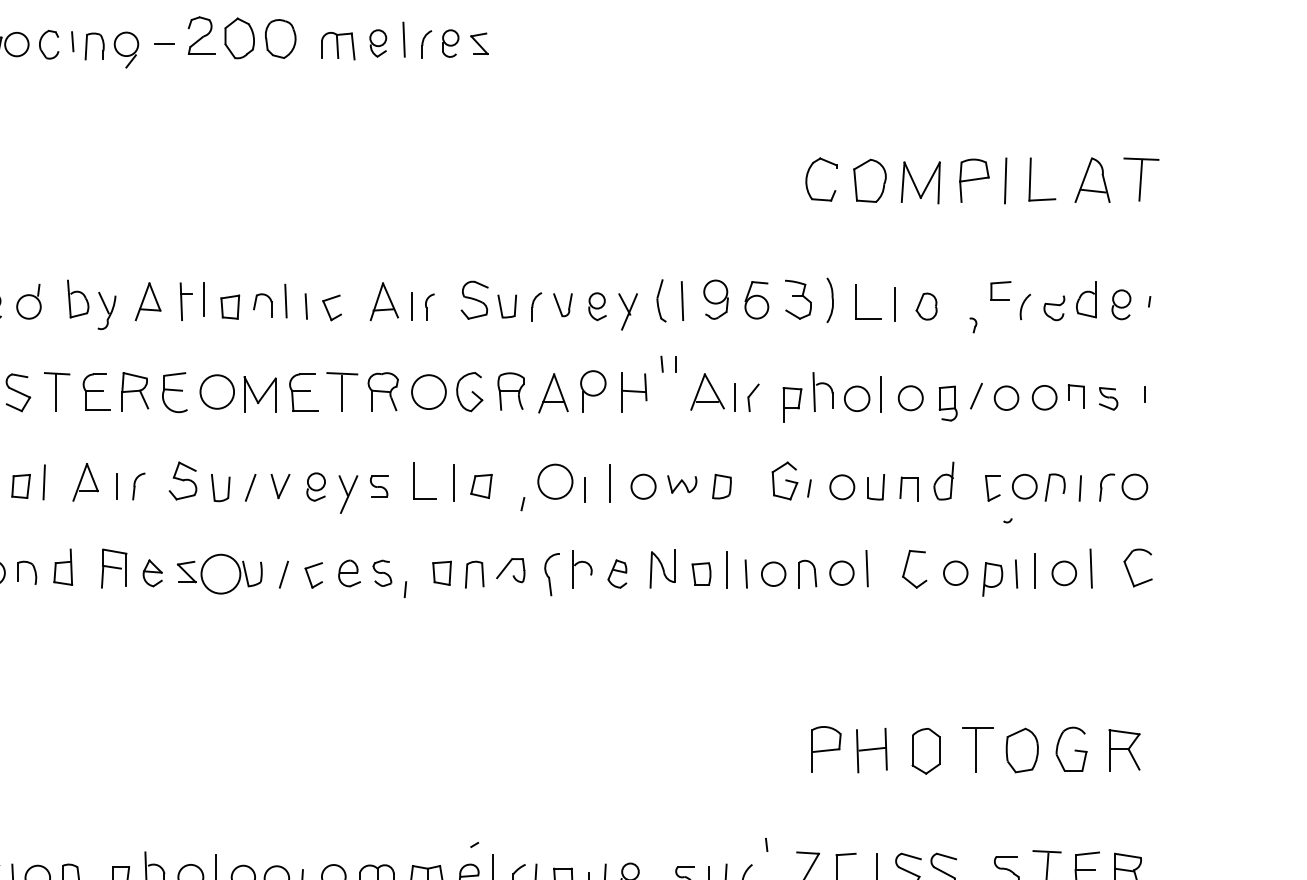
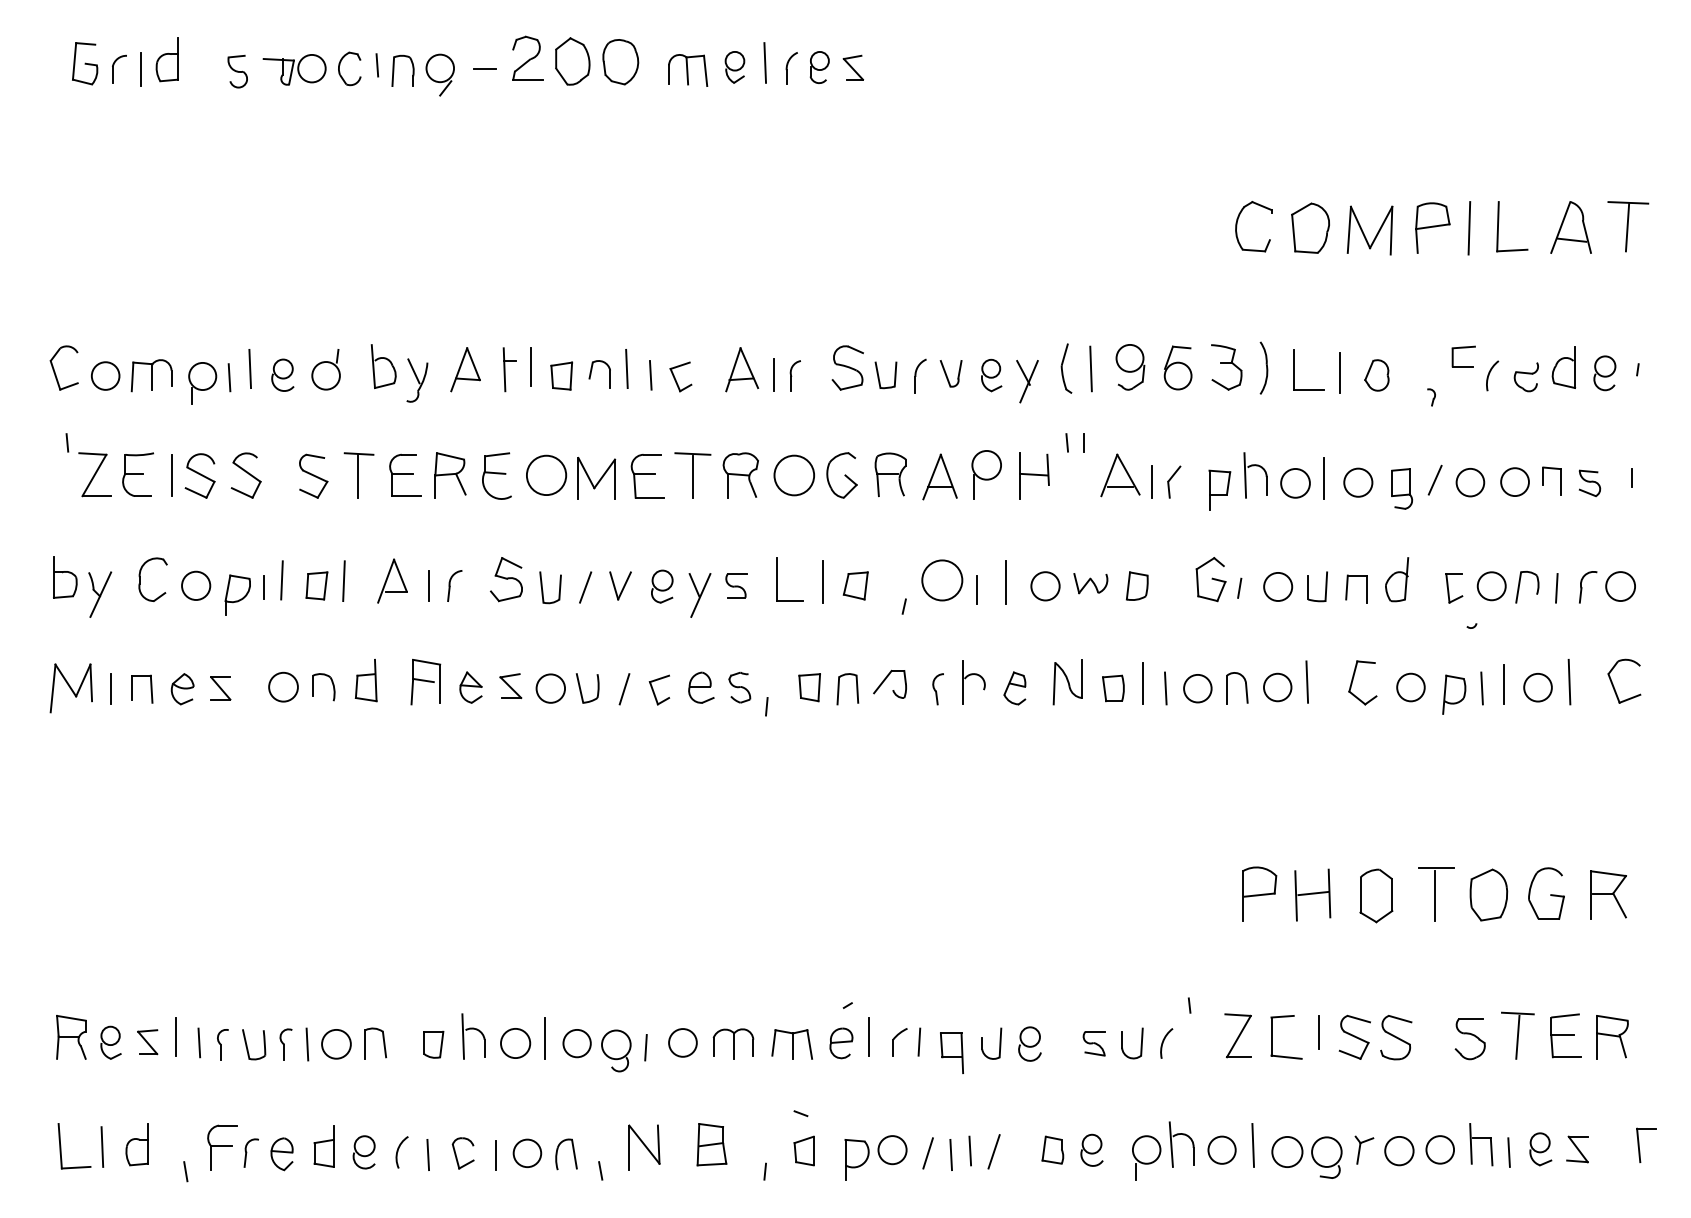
circle: (220, 574) -> (550, 688), size x0.62
part: (551, 574) -> (937, 689), size x0.62

